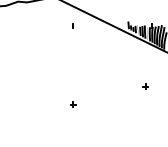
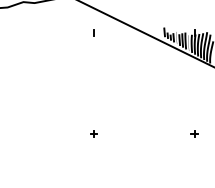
part: (145, 86) -> (194, 133), moved

